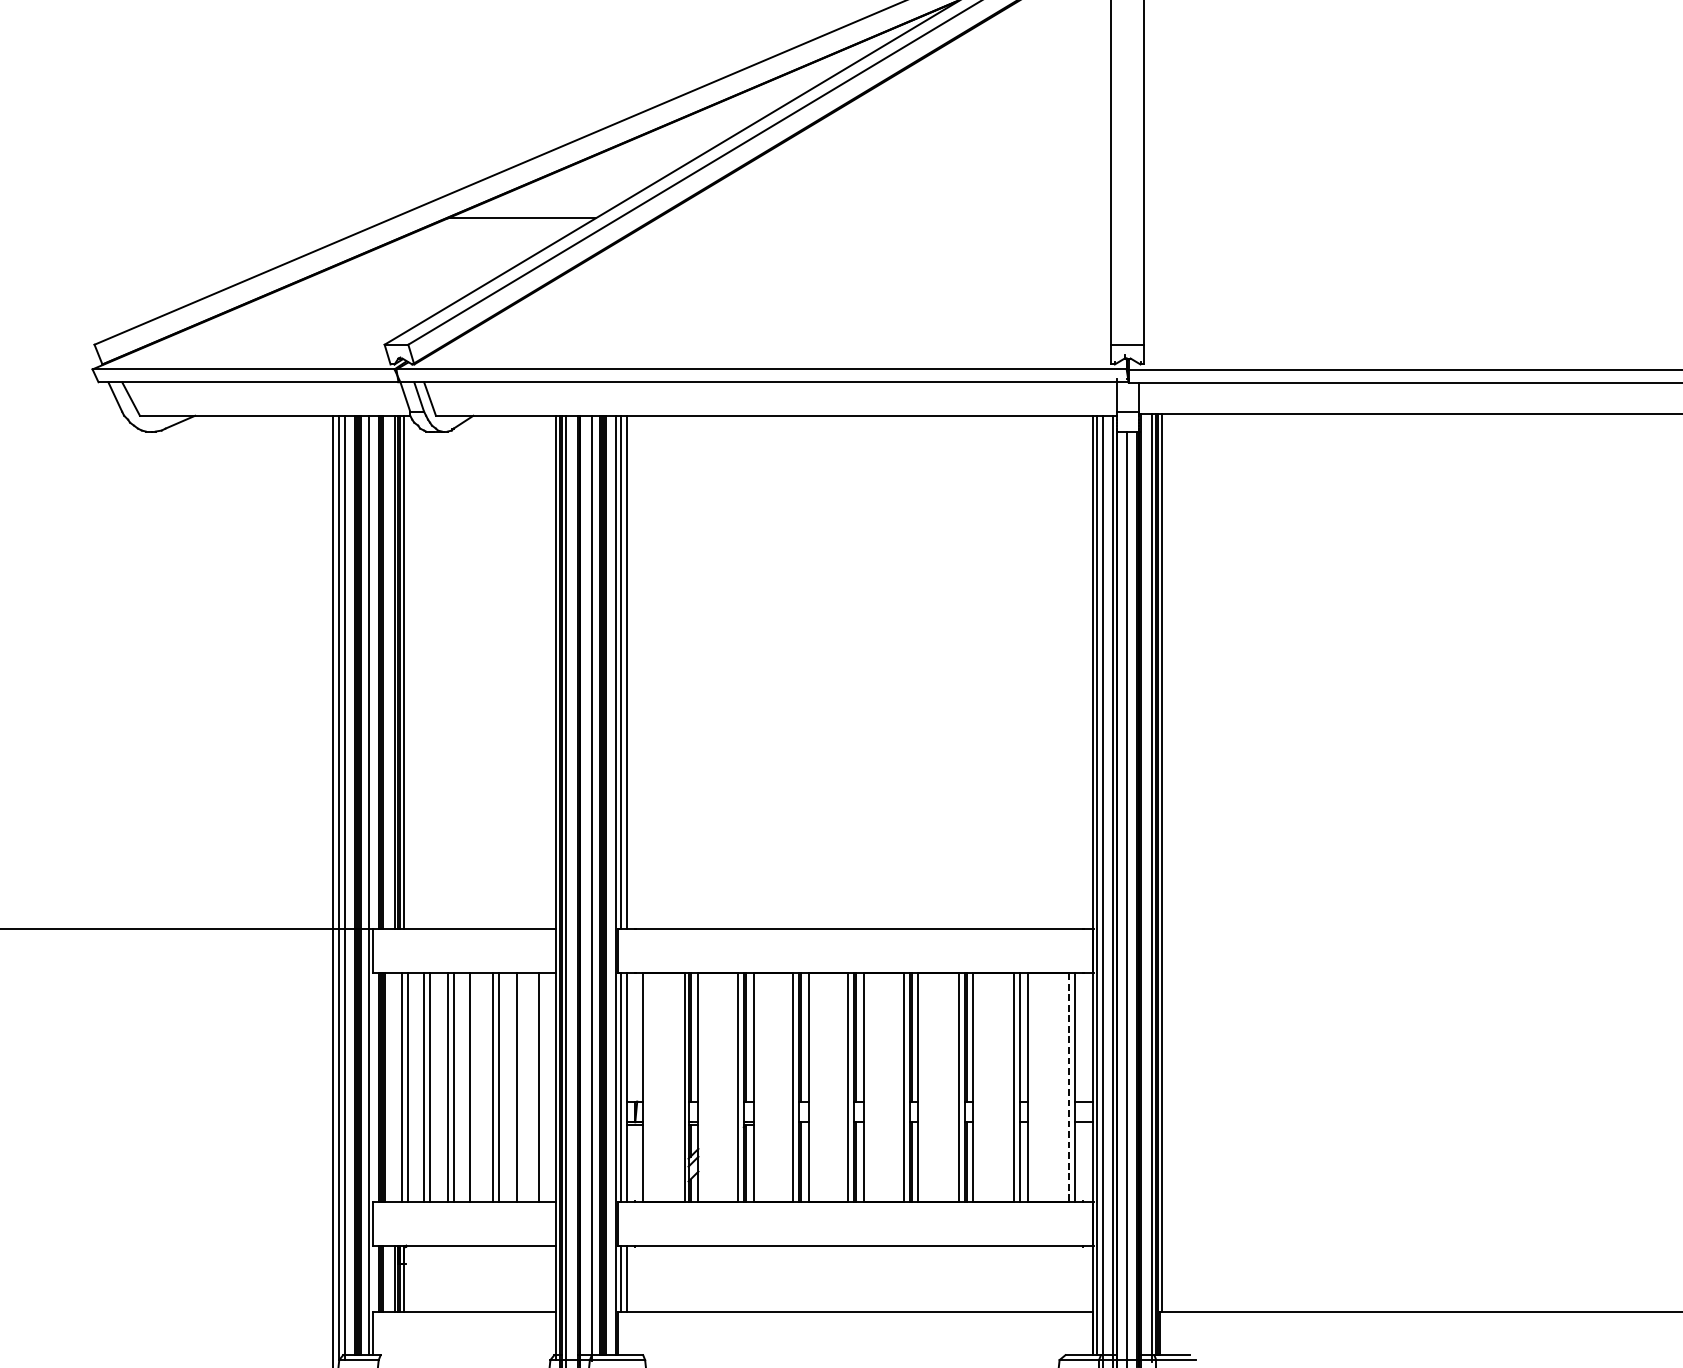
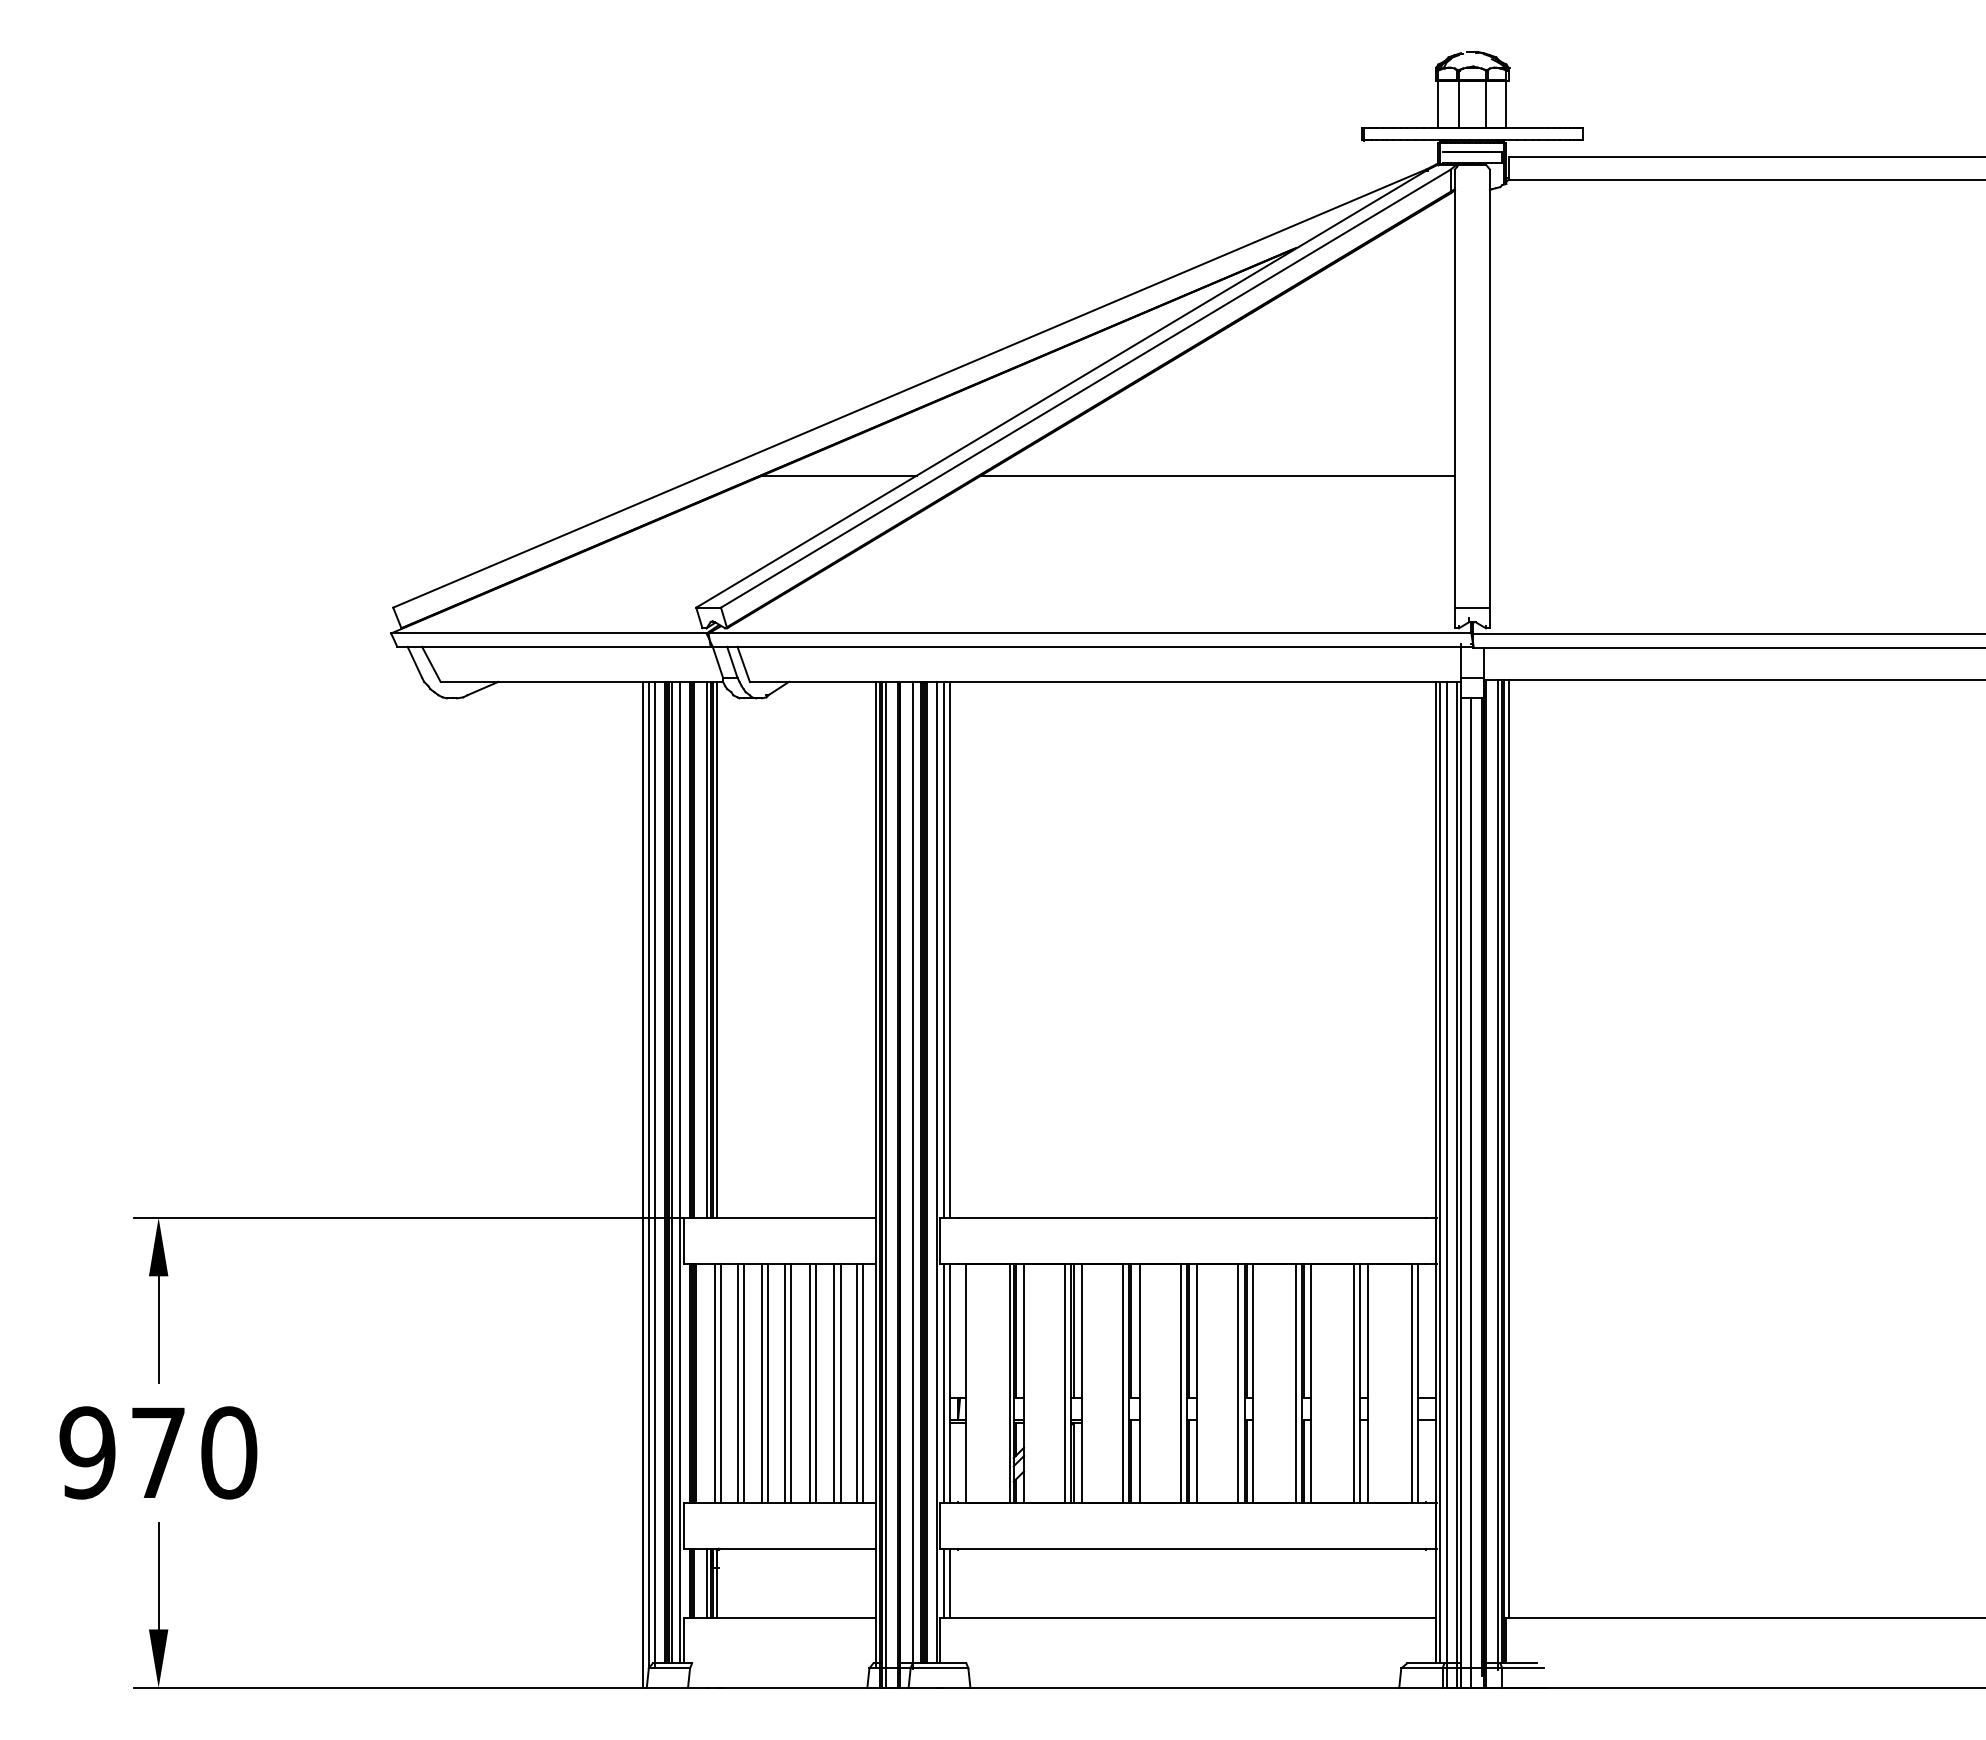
line: (882, 218) -> (1216, 475), added
line: (475, 1087) -> (791, 1383), added
line: (522, 1087) -> (840, 1383), added
line: (544, 1087) -> (863, 1383), added
line: (1069, 1087) -> (1411, 1383), dashed -> solid

